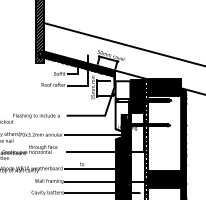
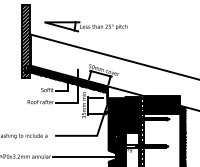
part: (94, 15) -> (85, 26), added
fill: (122, 106) -> (116, 125), added

